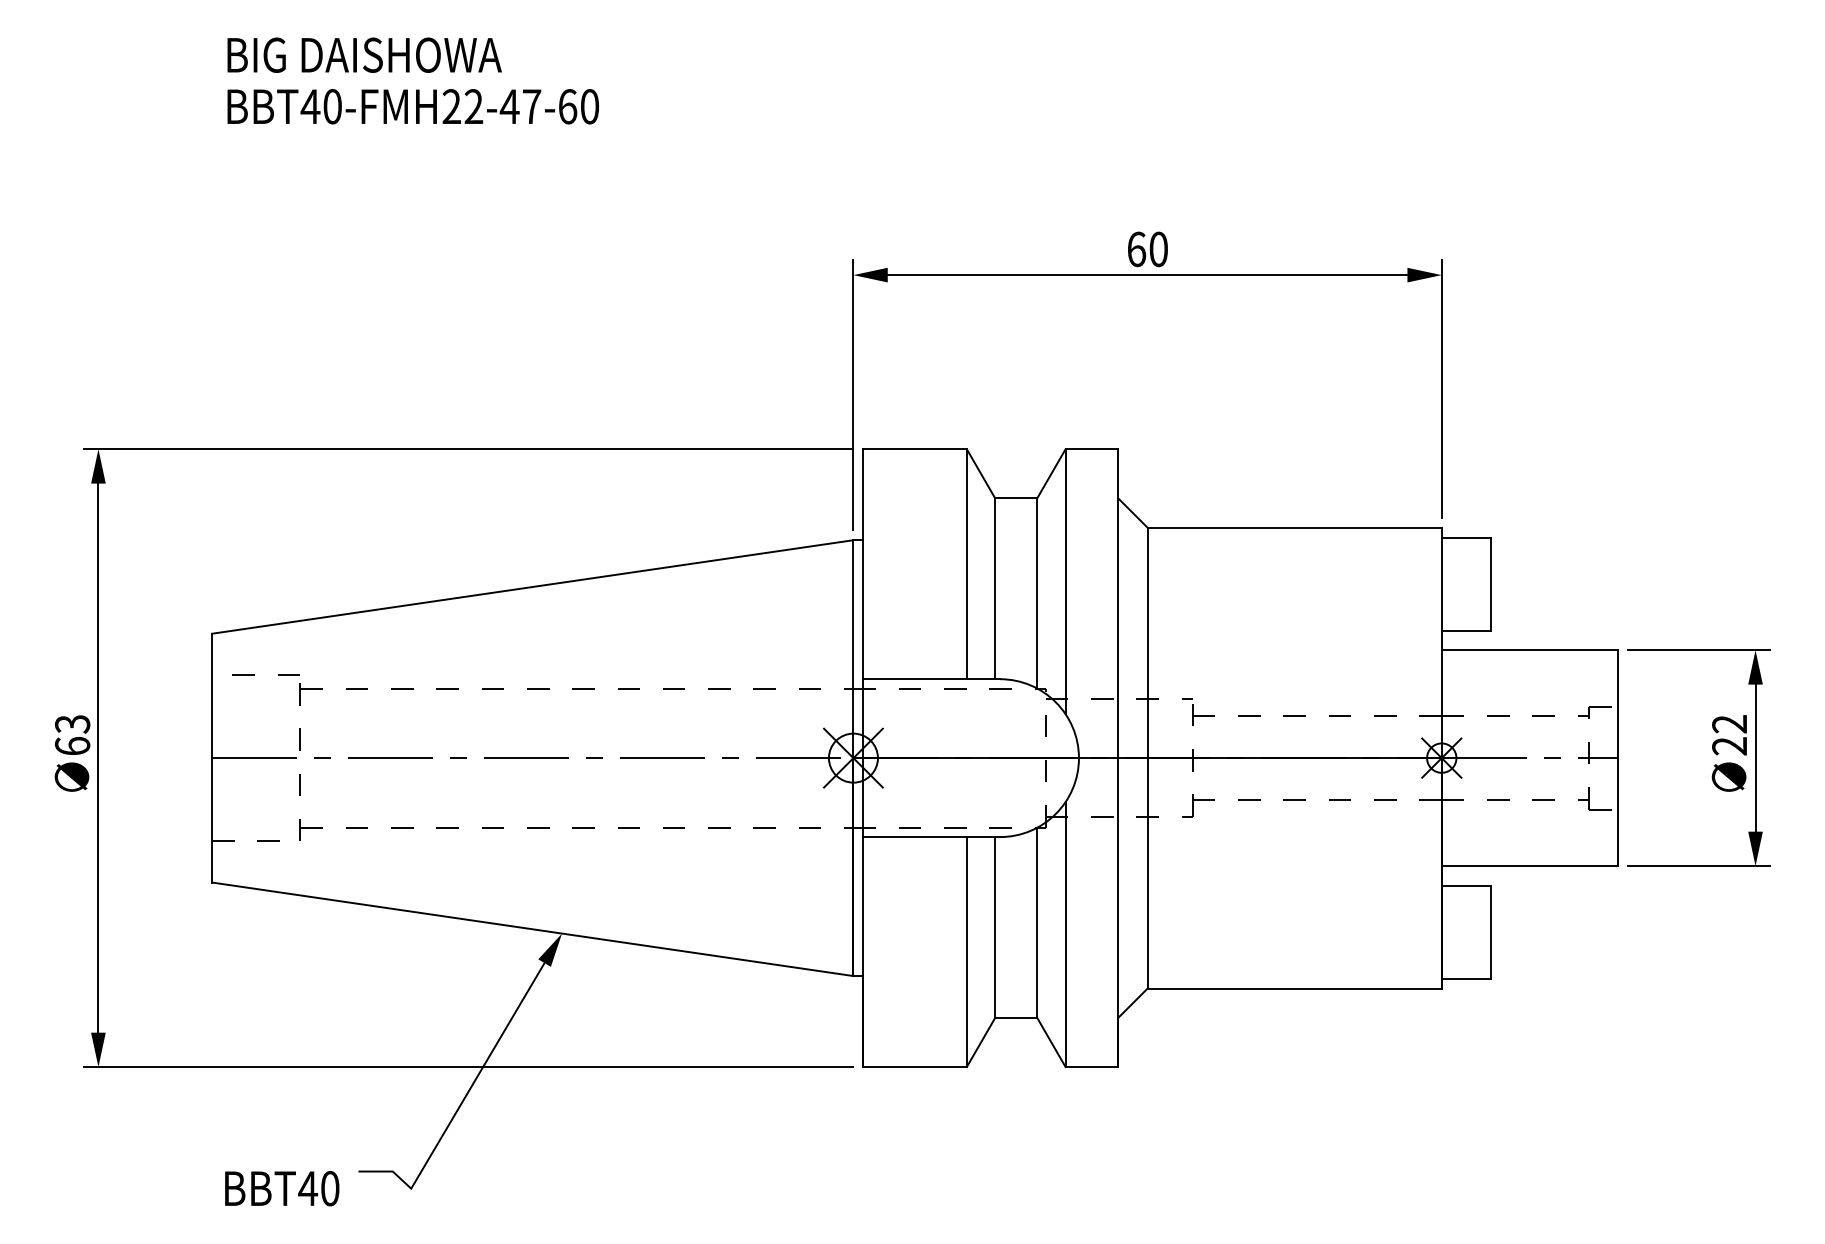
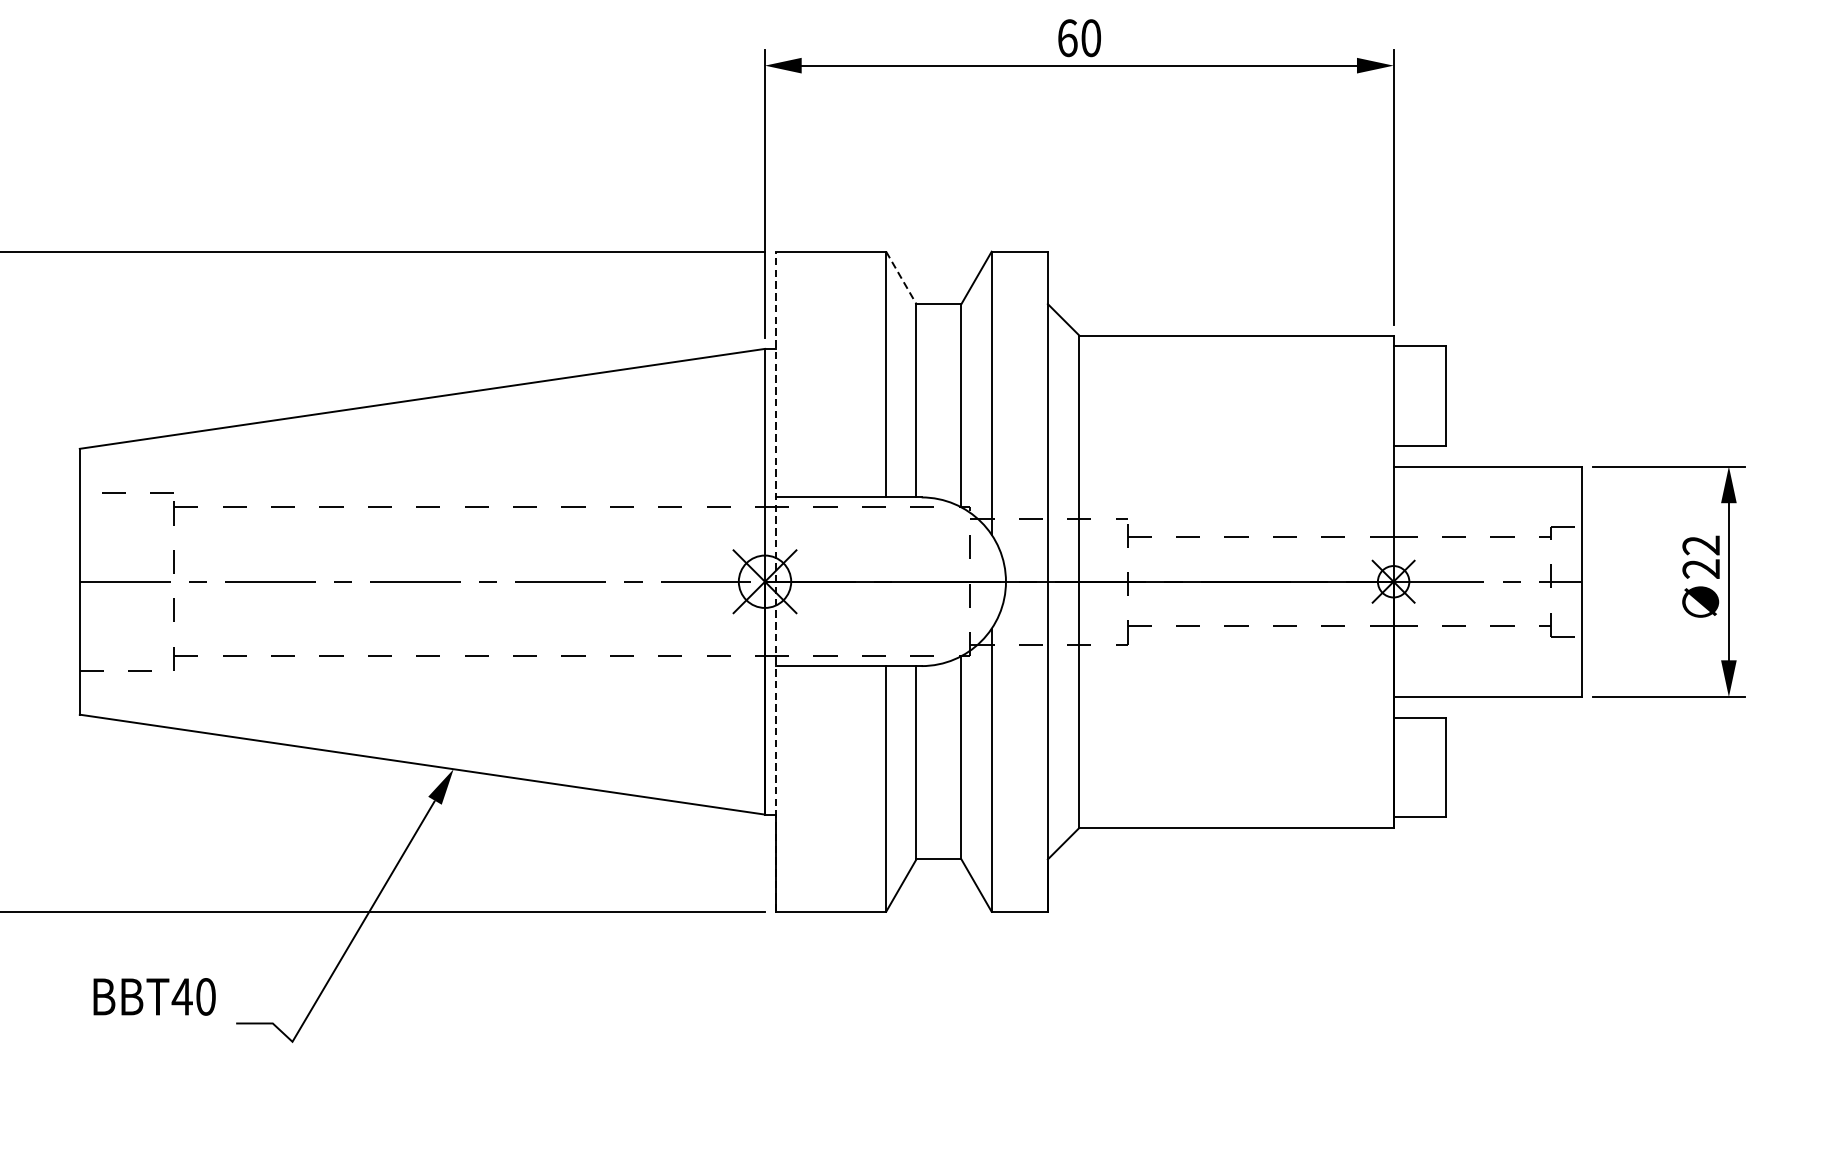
line: (981, 474) -> (901, 278), solid -> dashed
line: (863, 758) -> (775, 582), solid -> dashed
text: (282, 1188) -> (154, 996), moved

